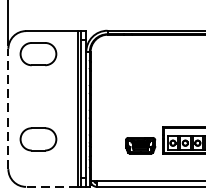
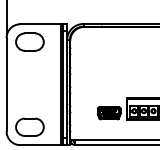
line: (8, 108) -> (6, 84), dashed -> solid
part: (37, 138) -> (29, 126), moved
line: (52, 187) -> (40, 145), dashed -> solid

